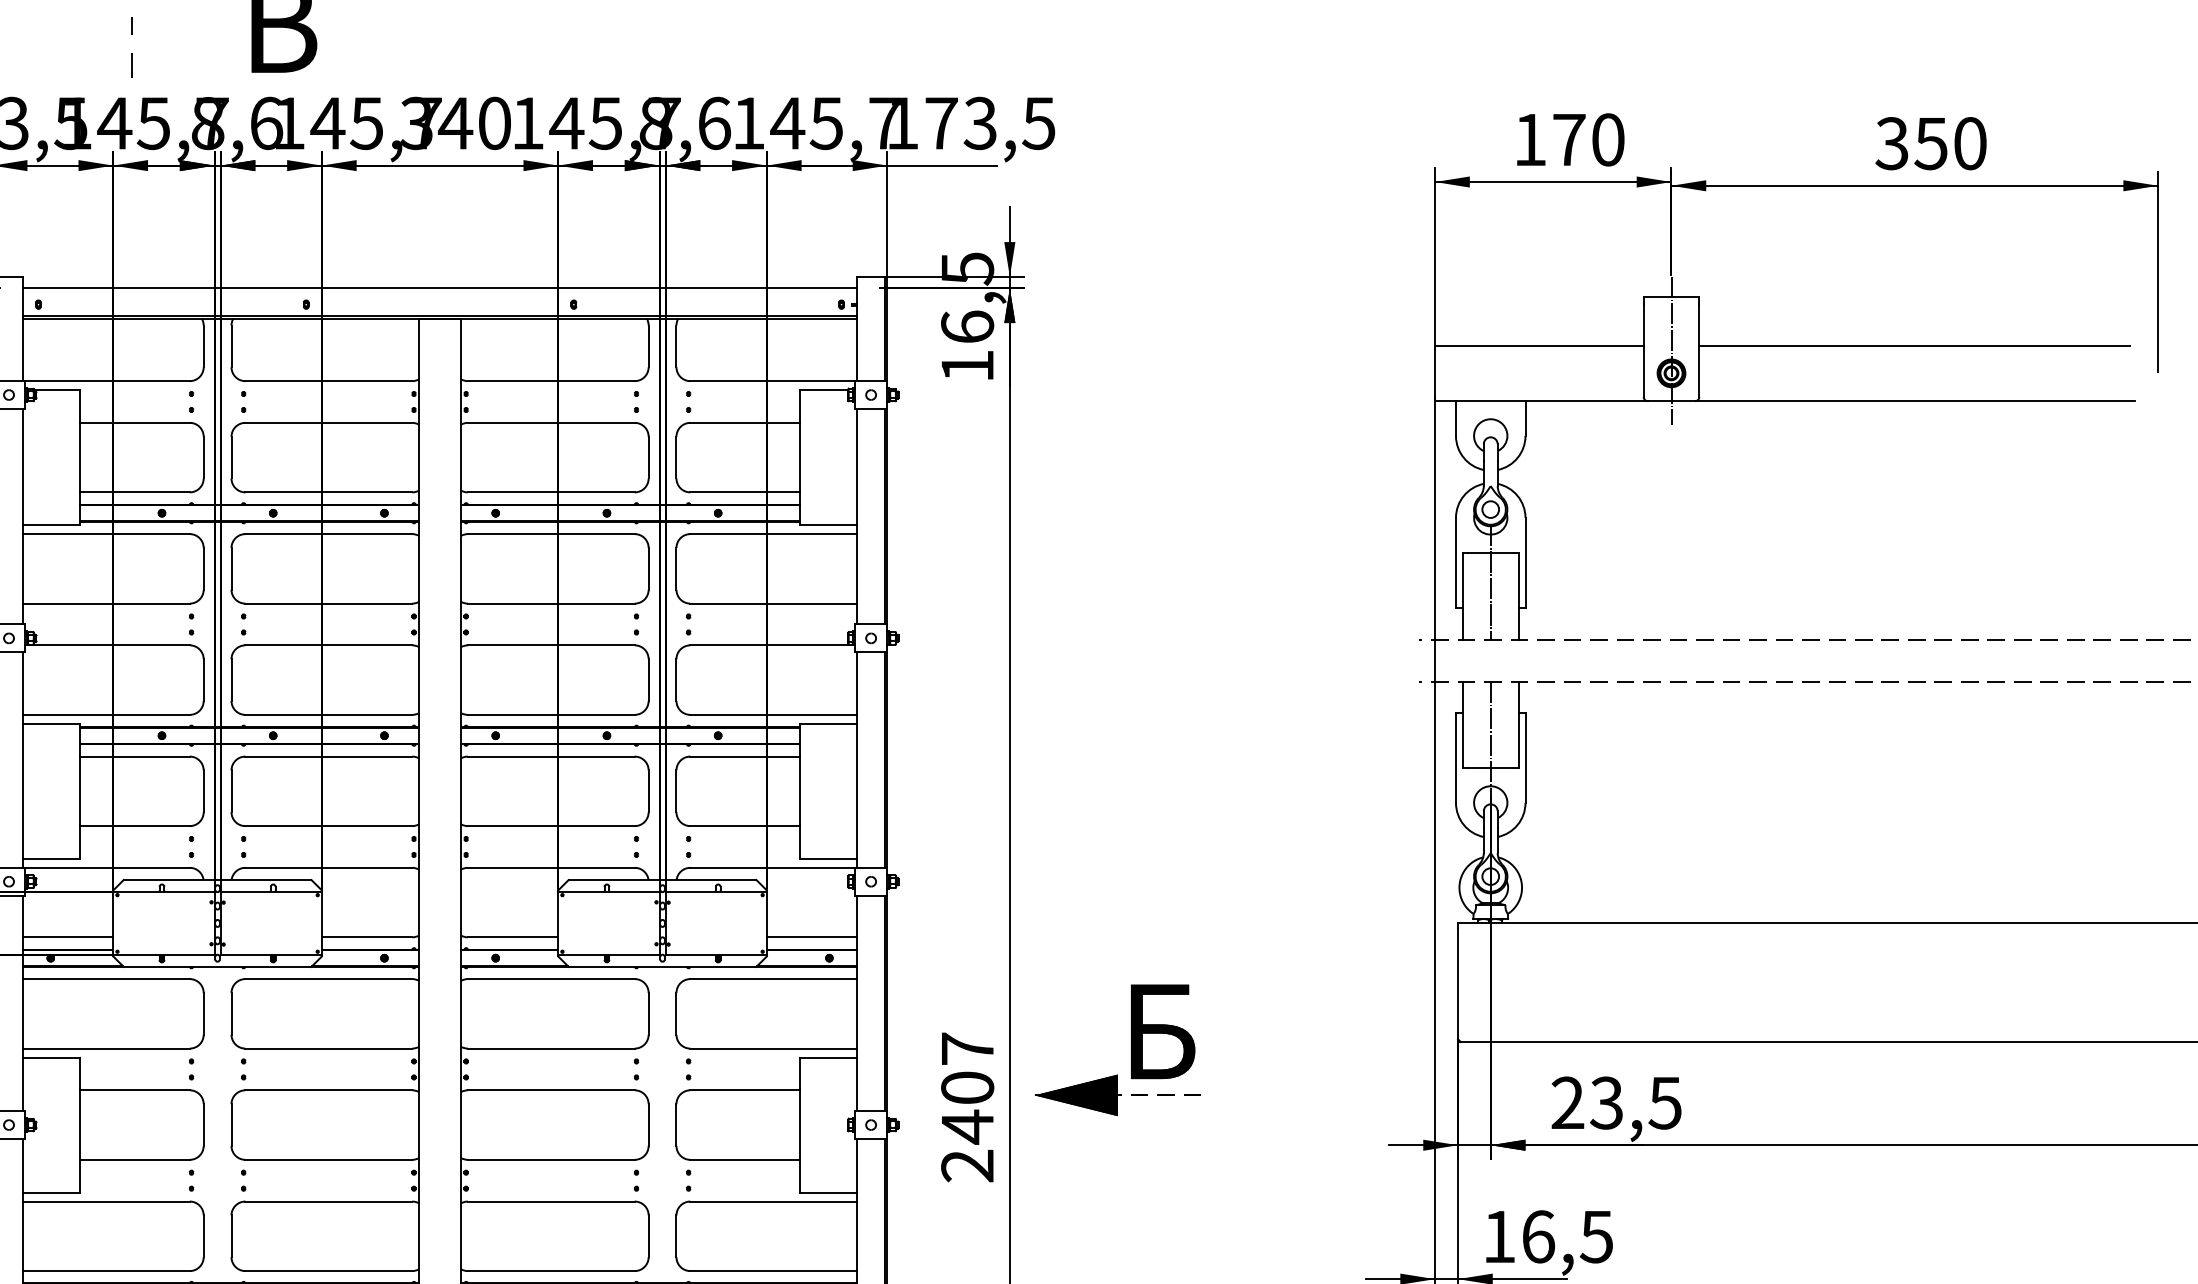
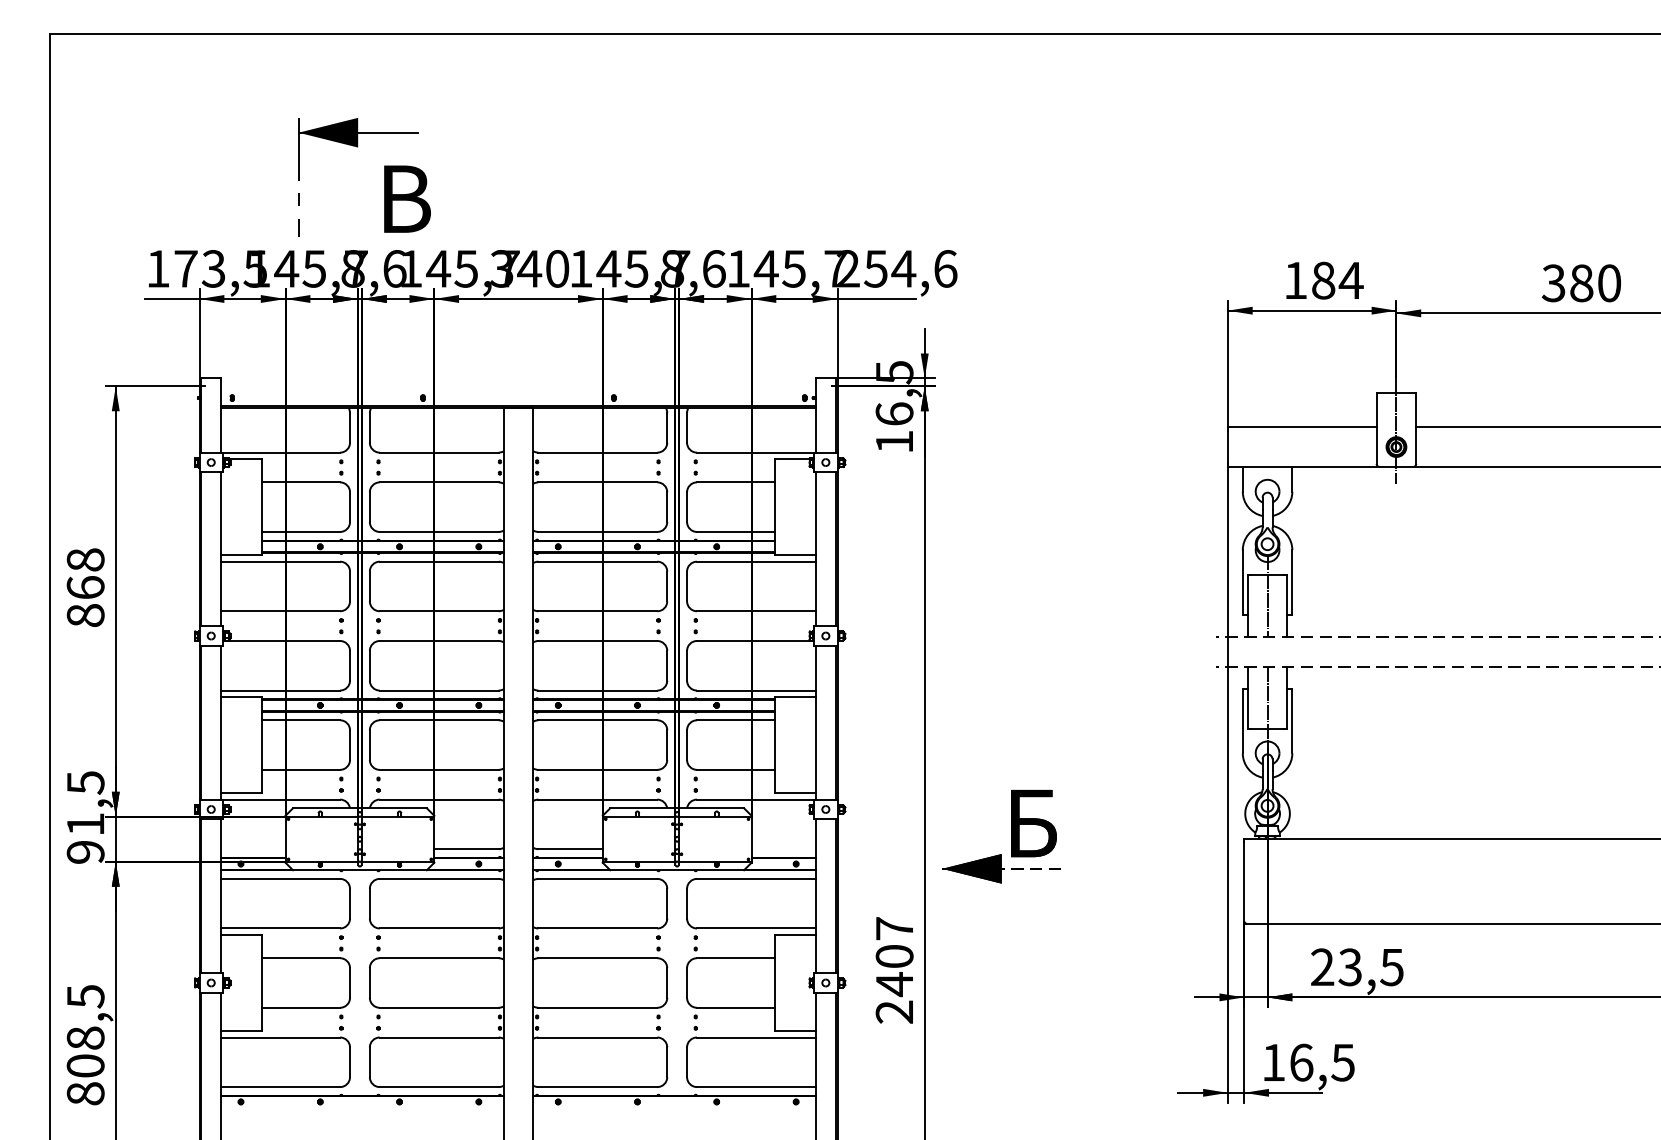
text: (970, 122) -> (896, 268), 173,5 -> 254,6
text: (1588, 139) -> (1337, 280), 170 -> 184
text: (1931, 143) -> (1581, 283), 350 -> 380
line: (440, 288) -> (518, 386), removed
line: (68, 937) -> (253, 849), removed
line: (811, 937) -> (783, 849), removed
part: (1131, 1050) -> (1011, 836), moved

